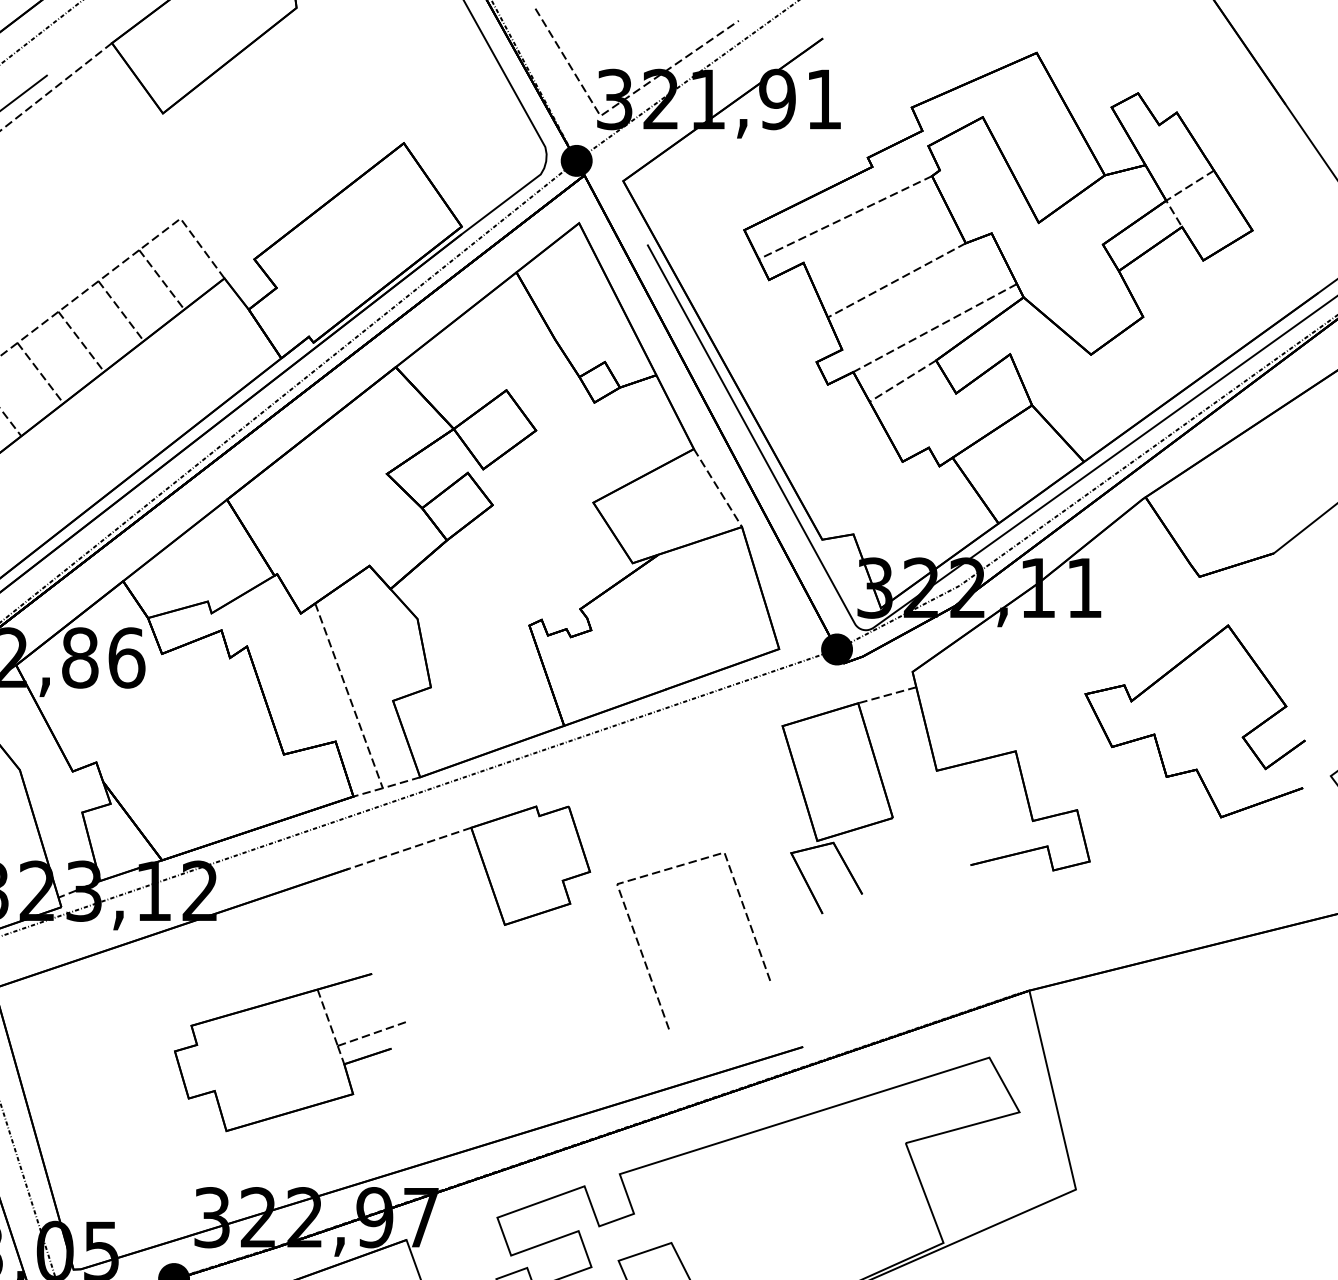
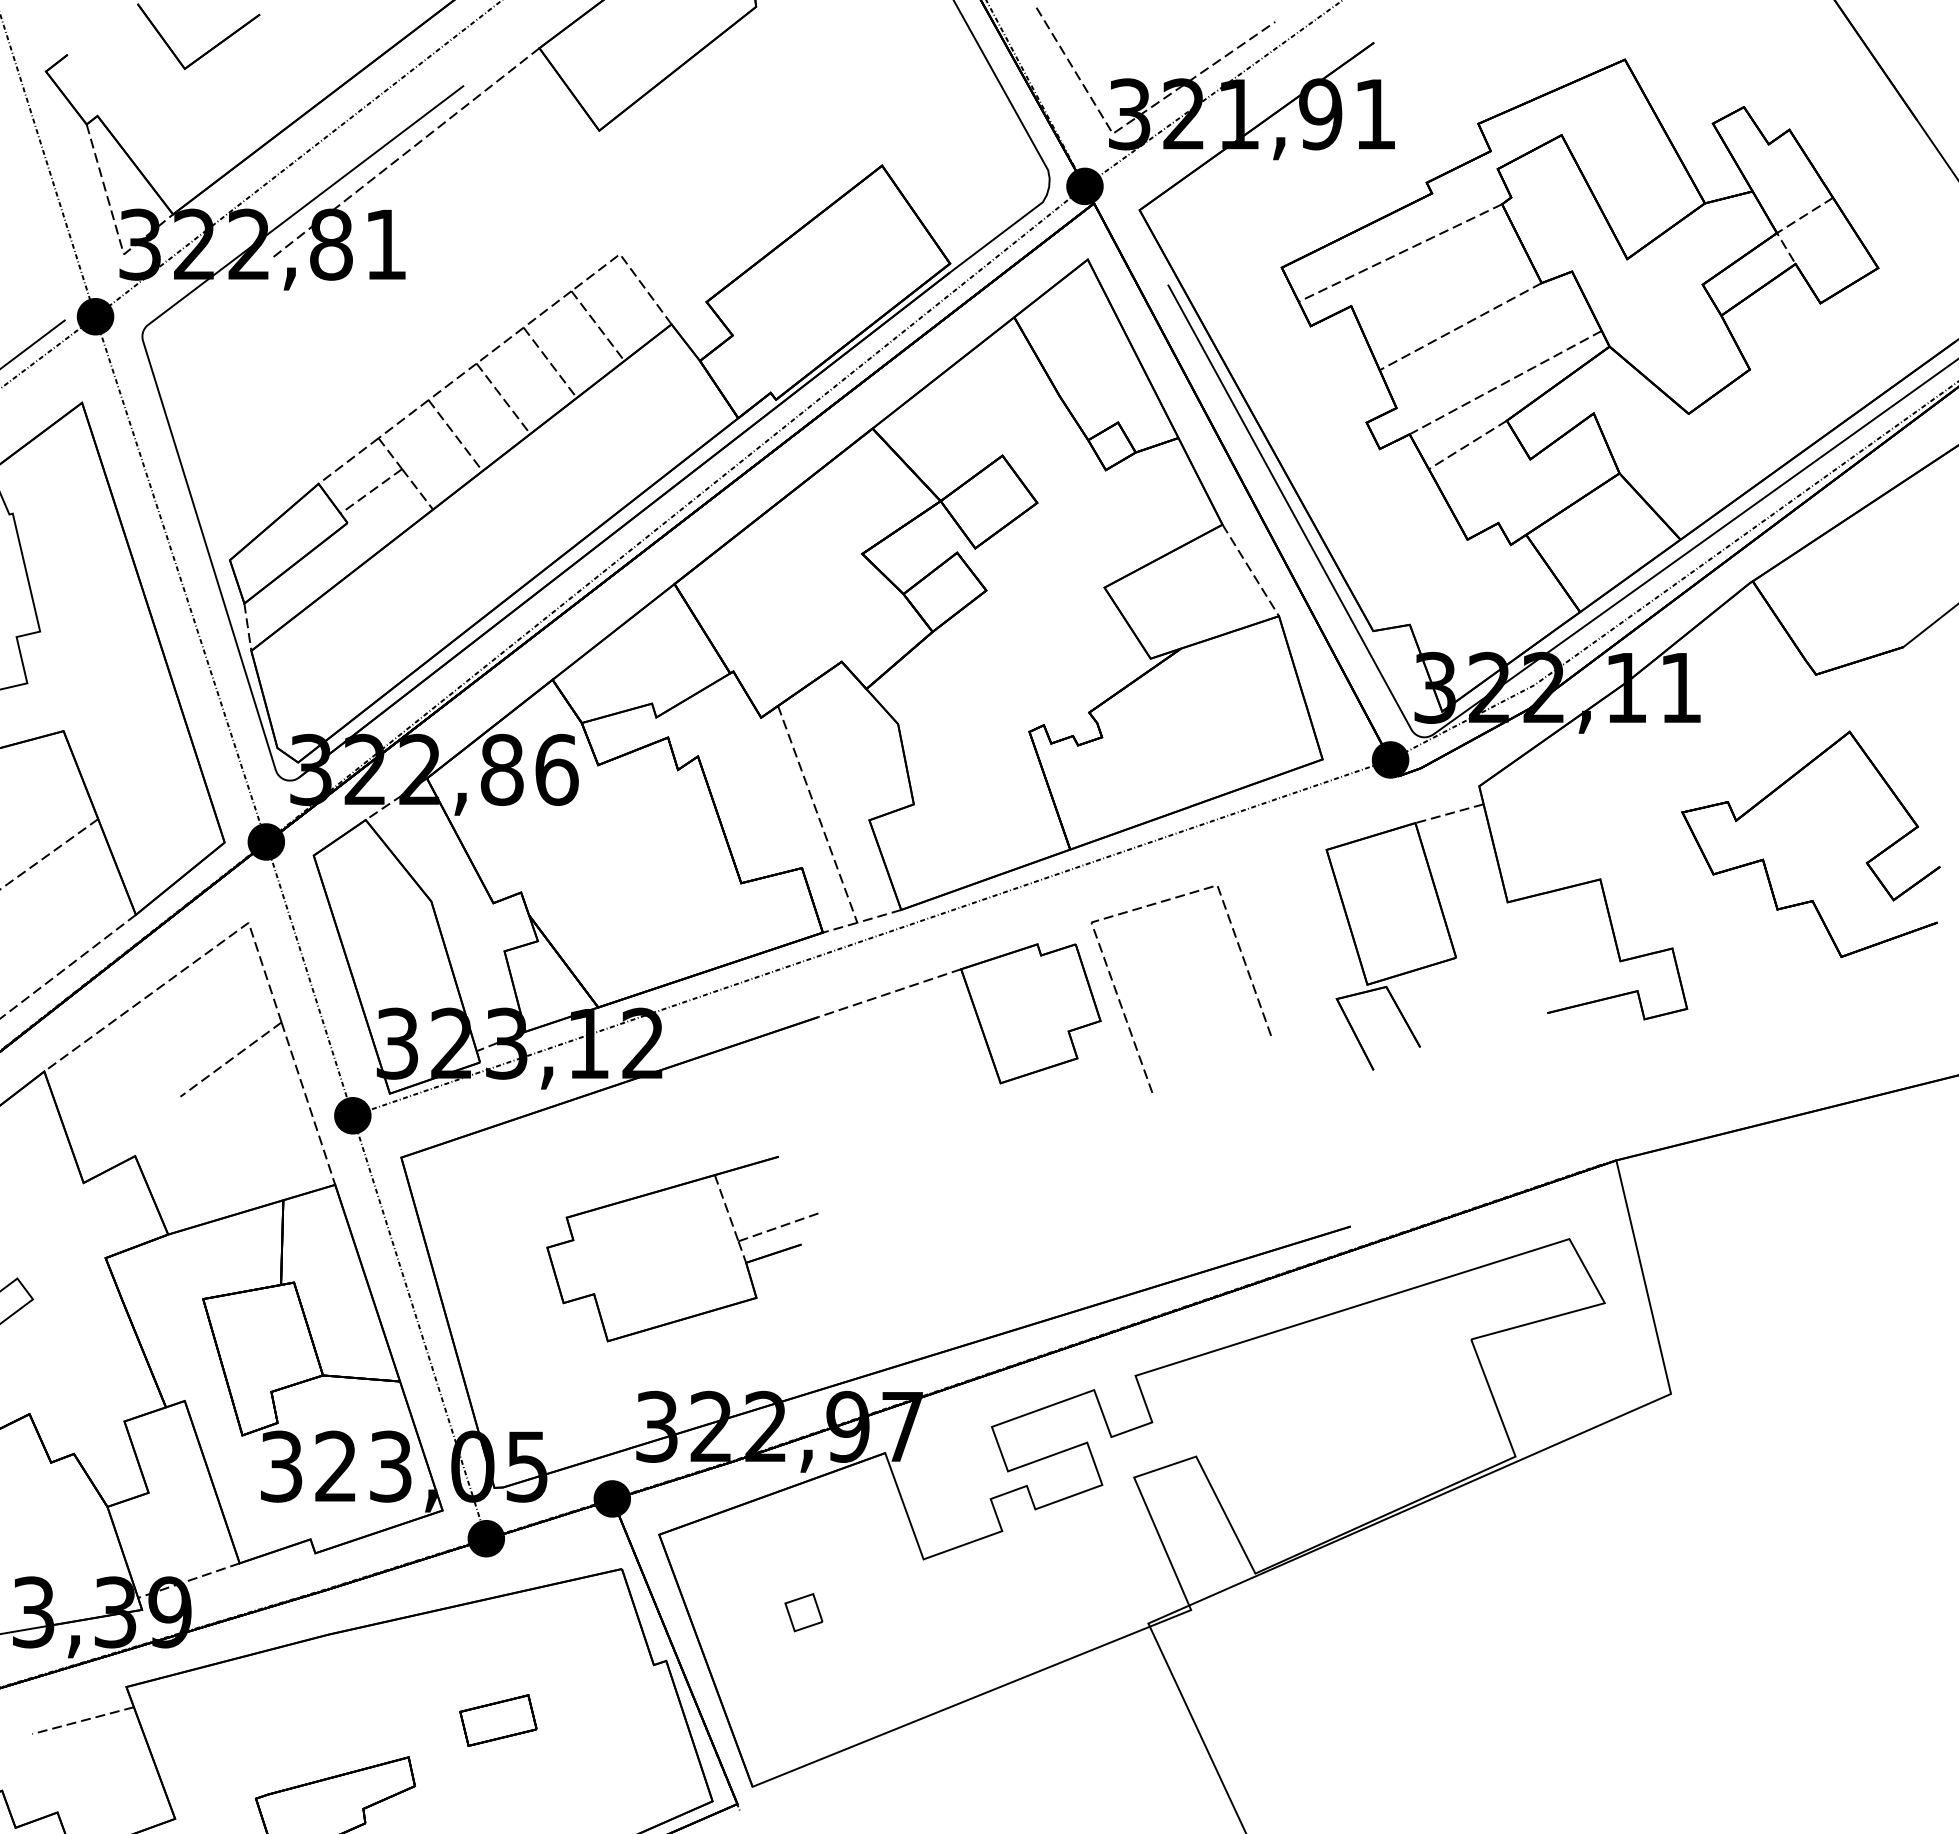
line: (643, 954) -> (1122, 1005), moved
part: (334, 1039) -> (734, 1233), moved

